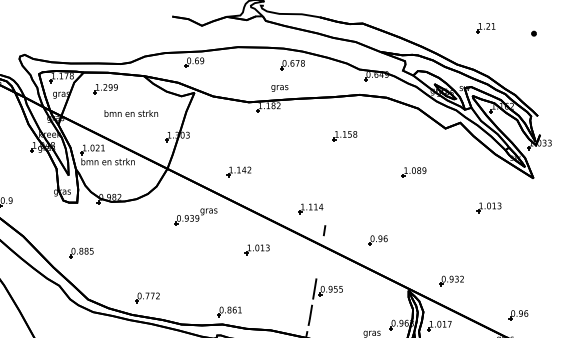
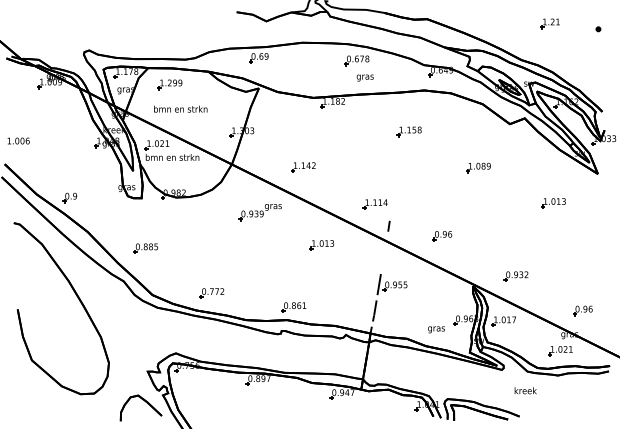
text: (279, 87) -> (364, 77), moved
text: (131, 112) -> (180, 108), moved

